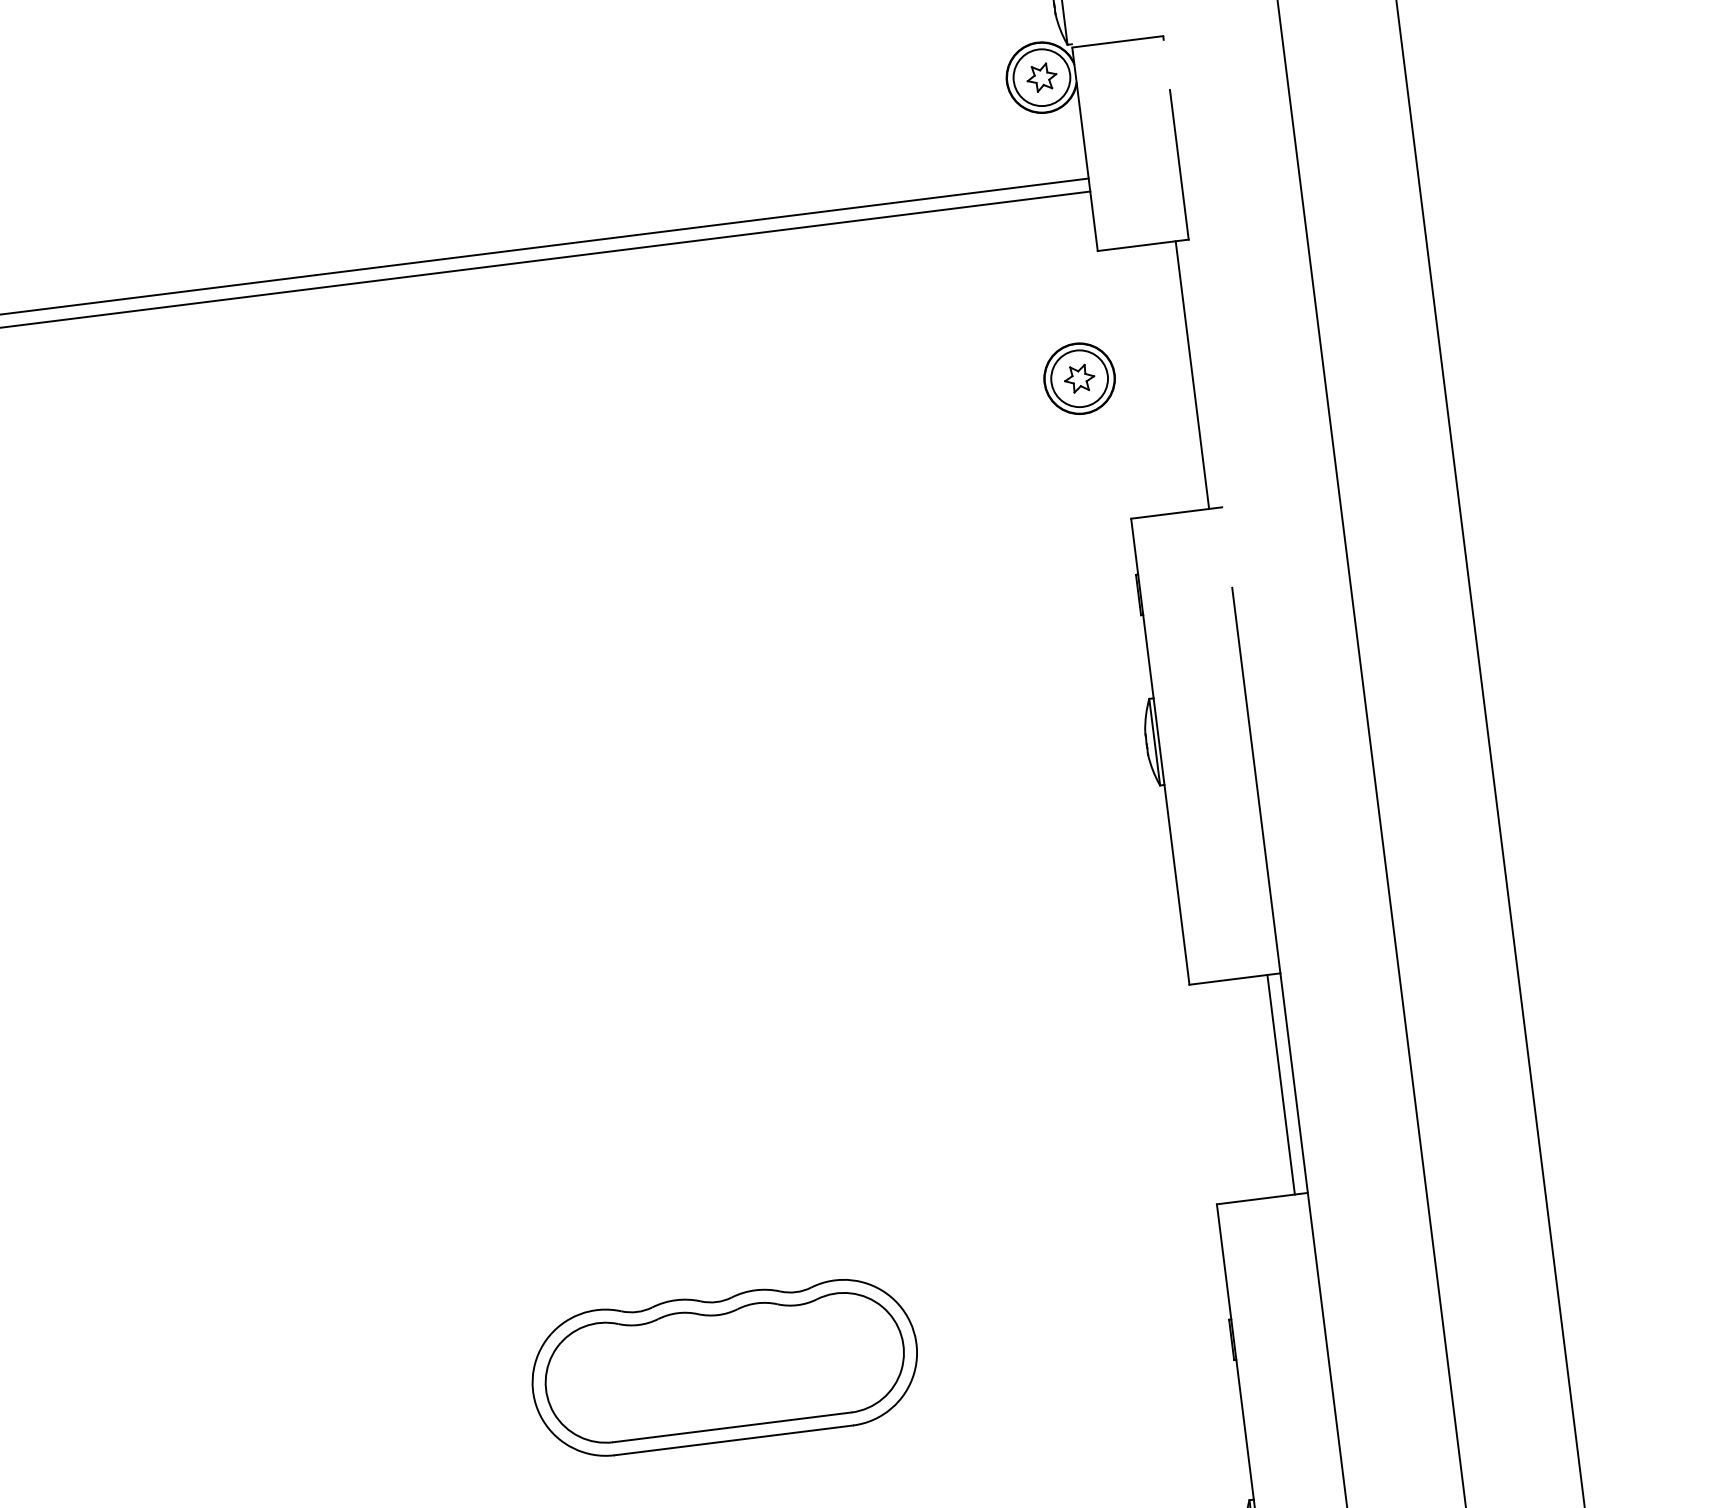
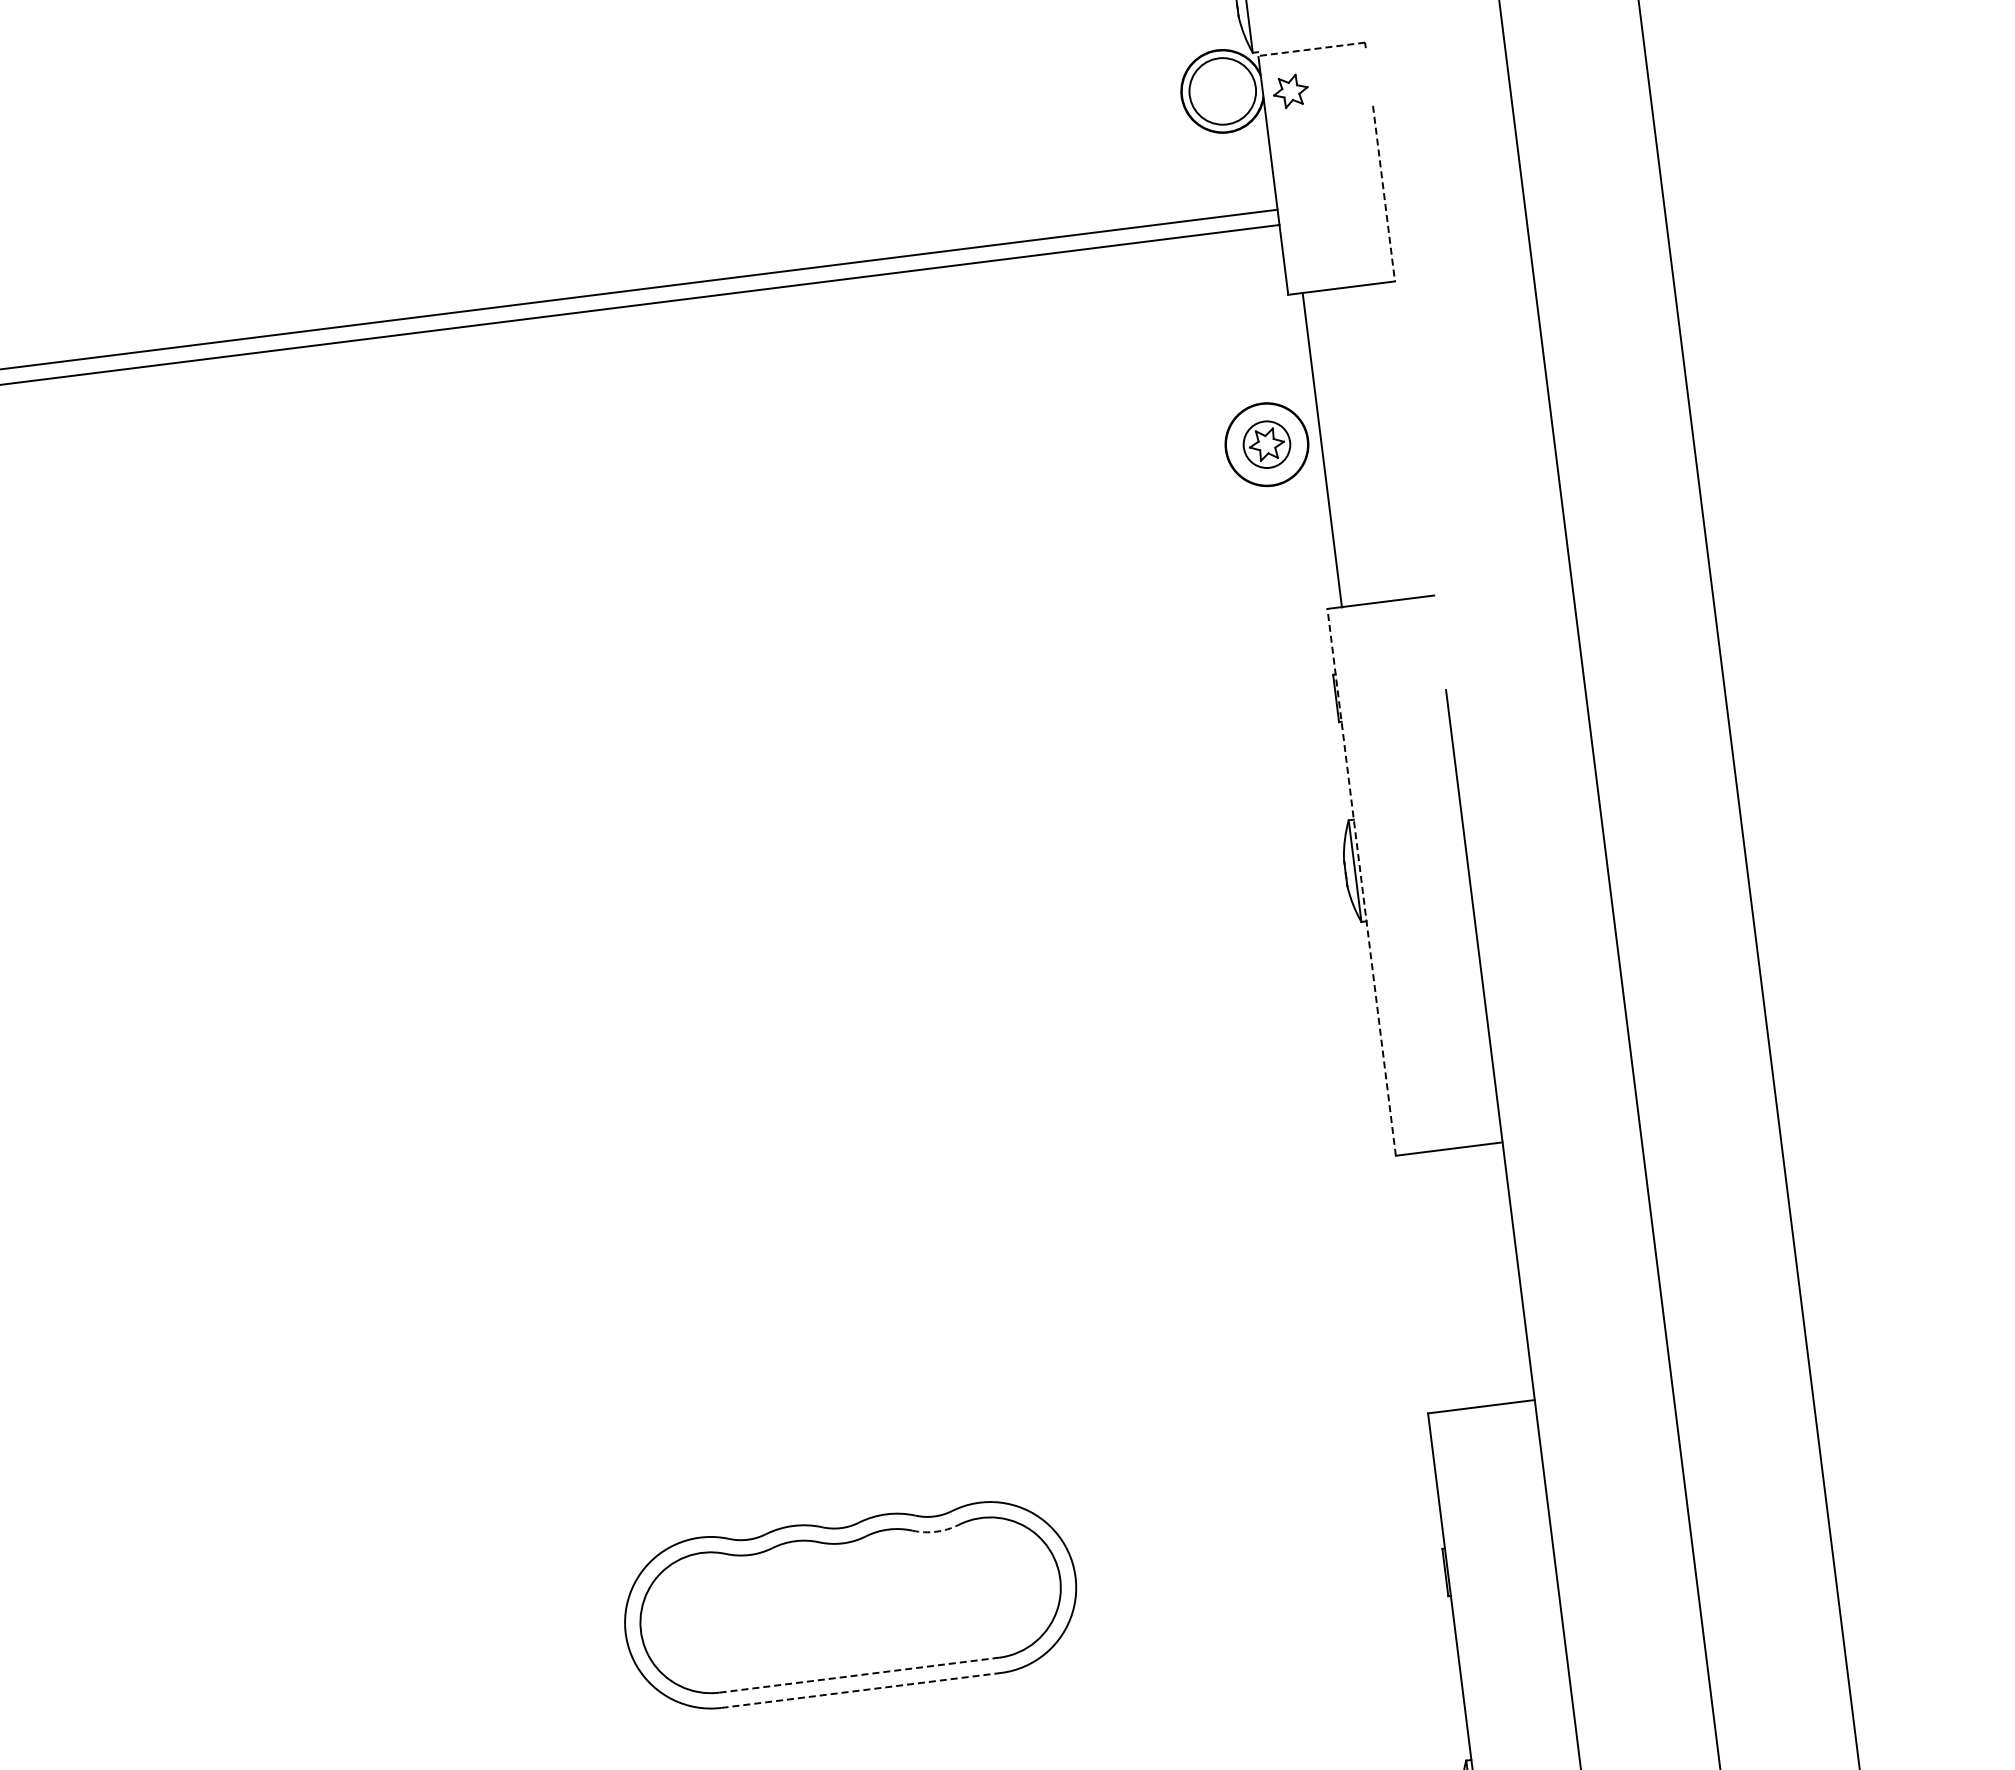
line: (1117, 41) -> (1311, 49), solid -> dashed
part: (1041, 76) -> (1290, 90), moved
line: (1179, 165) -> (1384, 194), solid -> dashed
line: (1191, 375) -> (1321, 450), moved
circle: (1079, 378) -> (1266, 444), size x0.7
line: (1160, 751) -> (1361, 882), solid -> dashed
line: (1281, 1085) -> (1503, 1273), removed
arc: (797, 1304) -> (936, 1531), solid -> dashed
line: (732, 1427) -> (859, 1675), solid -> dashed
line: (734, 1440) -> (861, 1690), solid -> dashed

